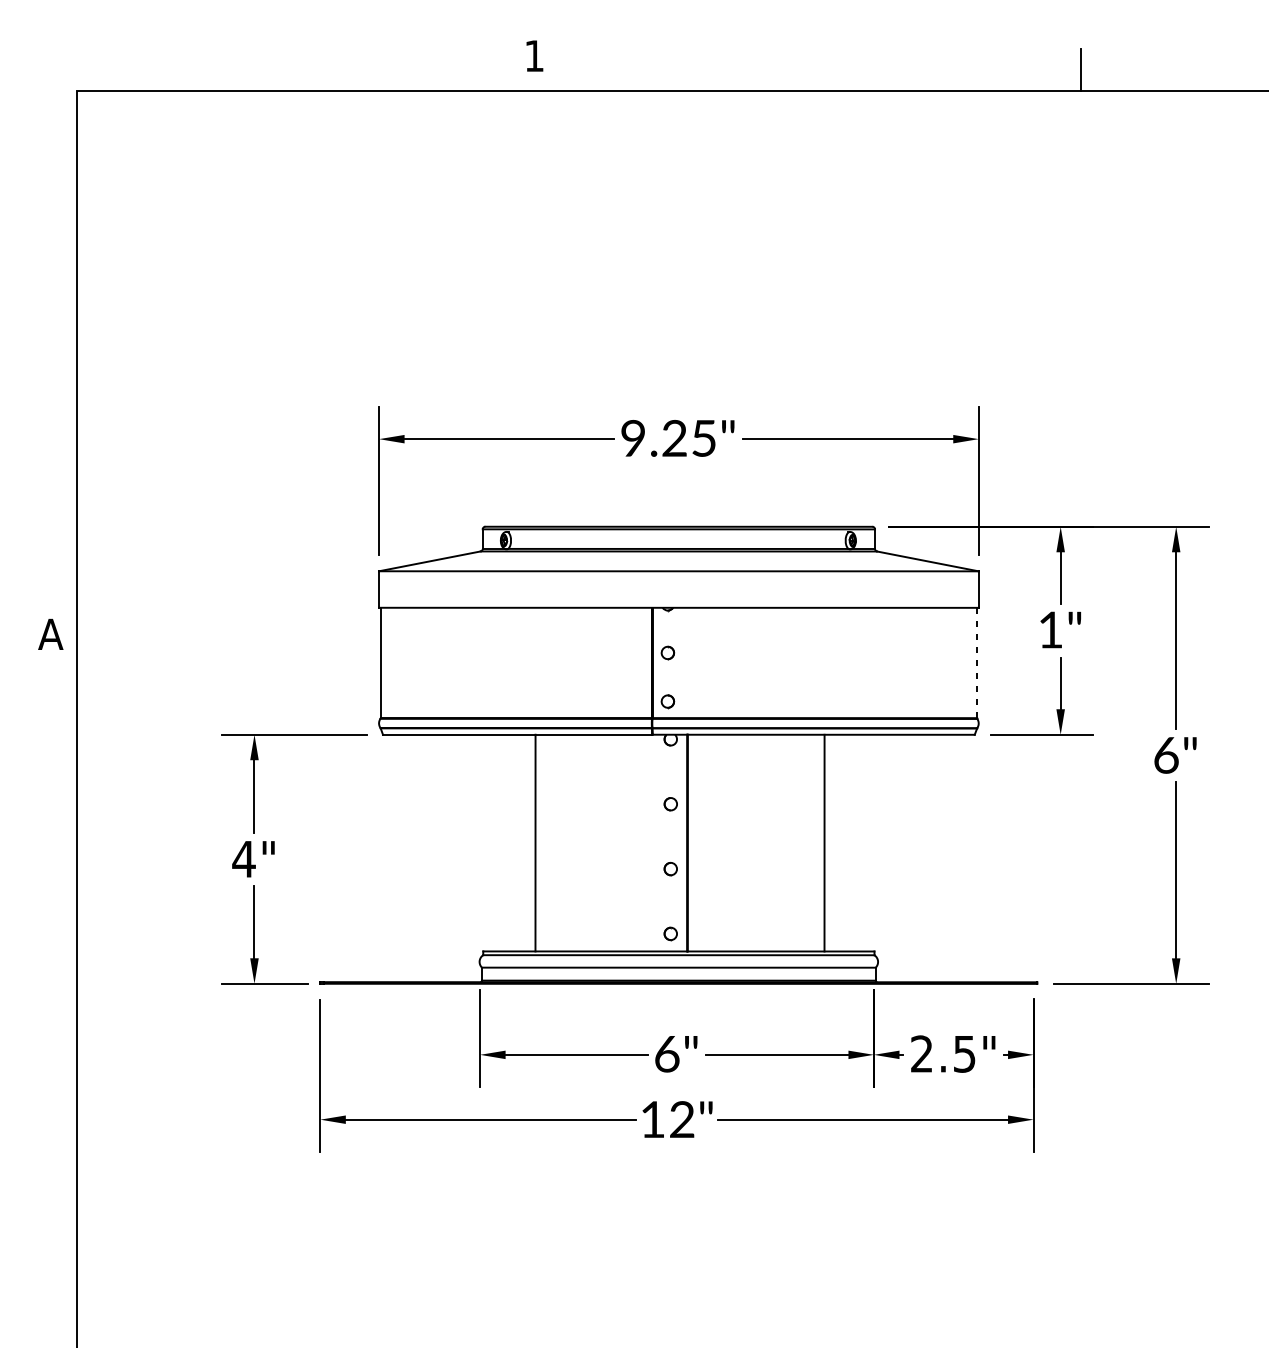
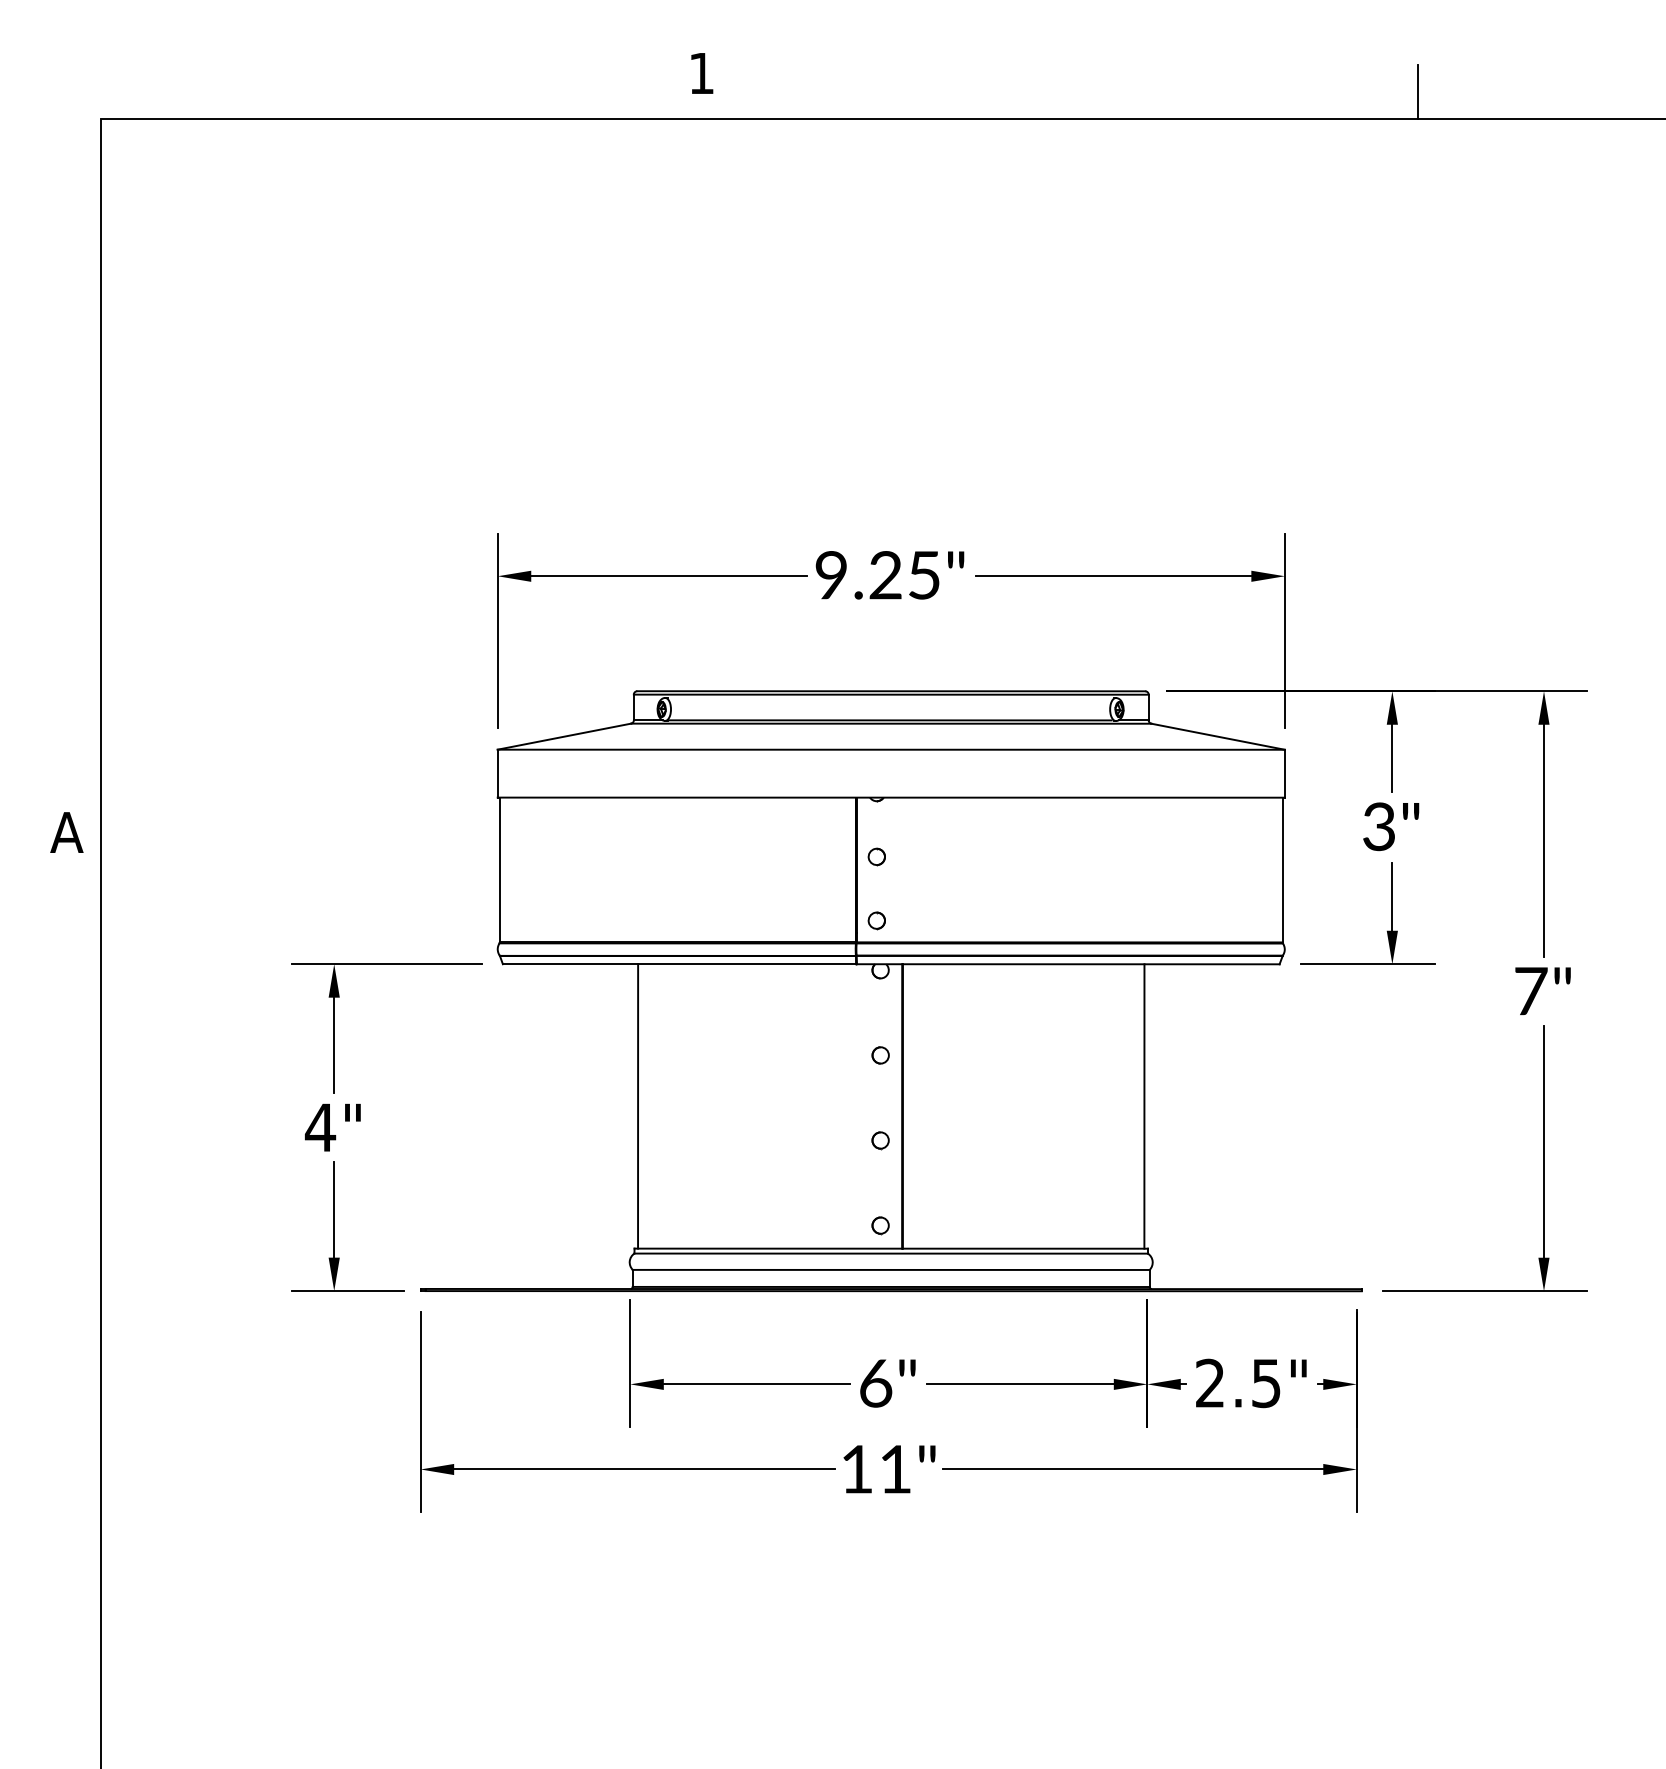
text: (1050, 629) -> (1378, 826), 1" -> 3"
line: (976, 662) -> (1282, 869), dashed -> solid
text: (1166, 755) -> (1531, 991), 6" -> 7"
line: (535, 843) -> (638, 1106), moved
line: (824, 843) -> (1144, 1106), moved
text: (682, 1119) -> (895, 1469), 12" -> 11"

